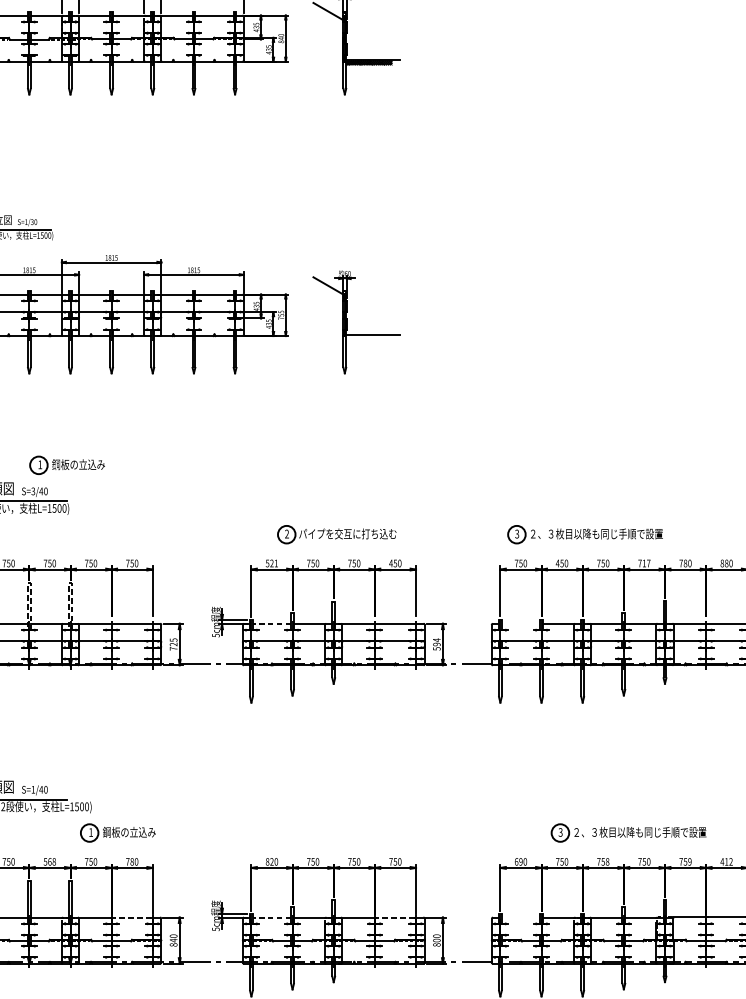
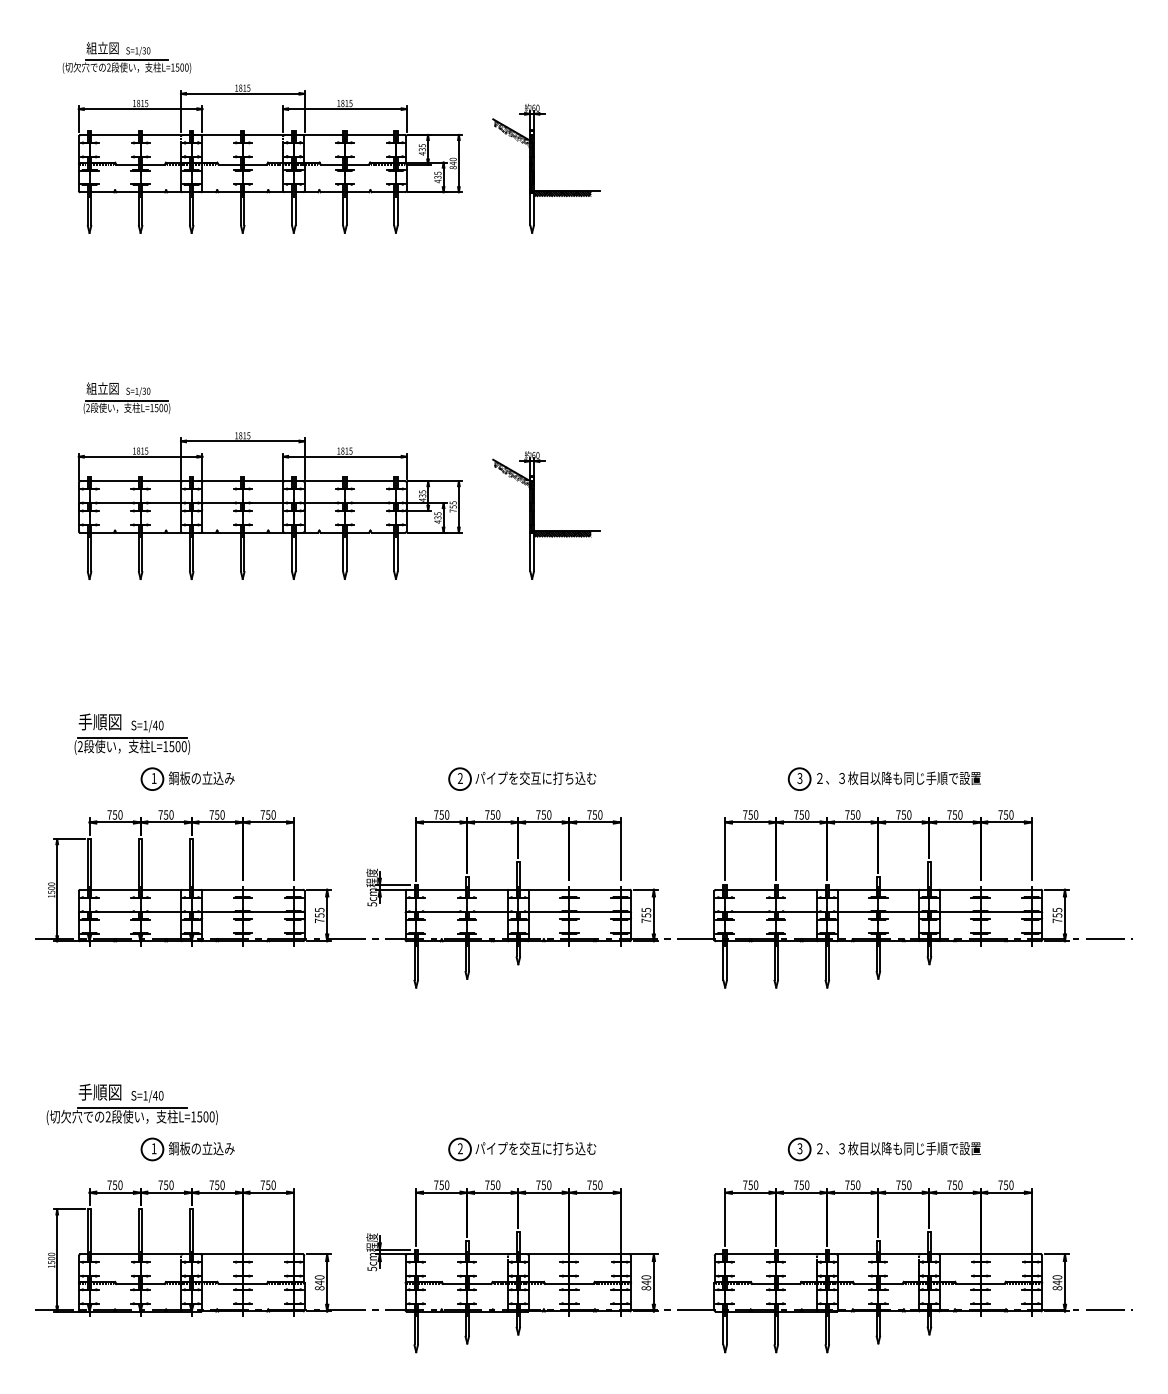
hatch: (328, 14) -> (511, 133), added
hatch: (328, 289) -> (511, 474), added
hatch: (369, 337) -> (562, 534), added
part: (67, 464) -> (187, 778), moved
text: (33, 491) -> (145, 725), S=3/40 -> S=1/40
part: (584, 534) -> (883, 778), moved
text: (271, 563) -> (441, 814), 521 -> 750
text: (391, 563) -> (589, 814), 450 -> 750
text: (557, 563) -> (796, 814), 450 -> 750
text: (646, 563) -> (906, 814), 717 -> 750
text: (685, 563) -> (954, 814), 780 -> 750
text: (724, 563) -> (1003, 814), 880 -> 750
line: (29, 583) -> (140, 839), dashed -> solid
line: (70, 583) -> (191, 839), dashed -> solid
line: (271, 623) -> (441, 889), dashed -> solid
line: (520, 623) -> (750, 889), added
text: (173, 644) -> (319, 915), 725 -> 755
text: (436, 644) -> (646, 915), 594 -> 755
part: (117, 833) -> (187, 1149), moved
part: (337, 833) -> (522, 1149), added
text: (132, 861) -> (268, 1184), 780 -> 750
text: (690, 861) -> (960, 1184), 759 -> 750
text: (49, 862) -> (165, 1185), 568 -> 750
text: (269, 862) -> (438, 1185), 820 -> 750
text: (518, 862) -> (747, 1185), 690 -> 750
text: (607, 862) -> (858, 1185), 758 -> 750
text: (726, 862) -> (1005, 1185), 412 -> 750
line: (130, 917) -> (266, 1254), dashed -> solid
line: (271, 917) -> (441, 1254), dashed -> solid
line: (395, 917) -> (594, 1254), dashed -> solid
line: (520, 917) -> (750, 1254), added
text: (436, 940) -> (646, 1282), 800 -> 840

